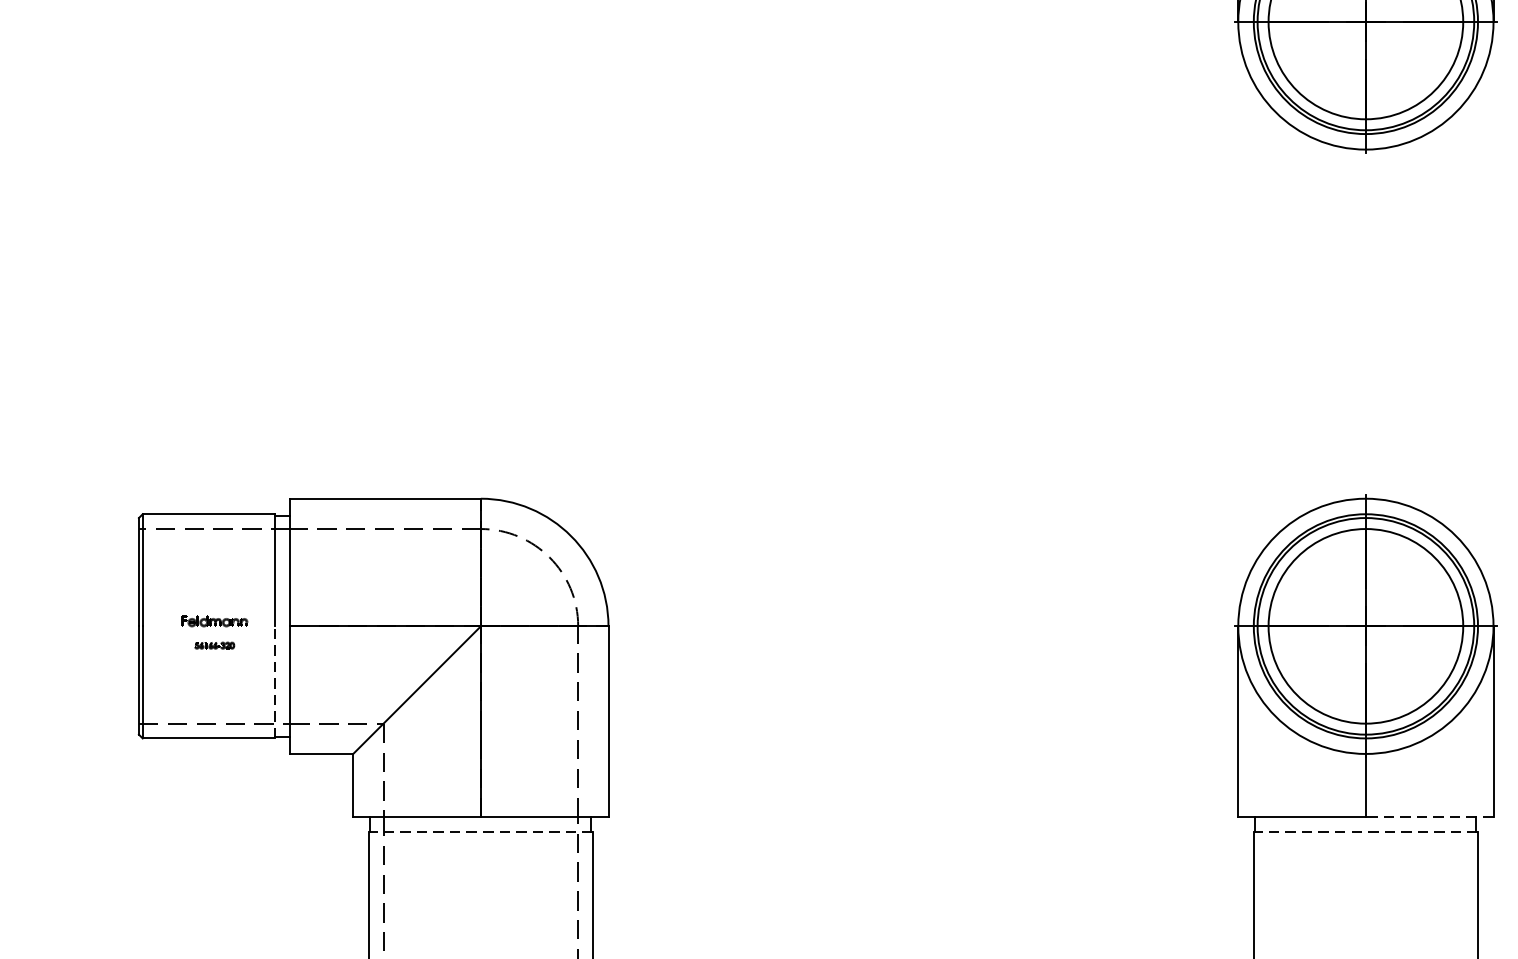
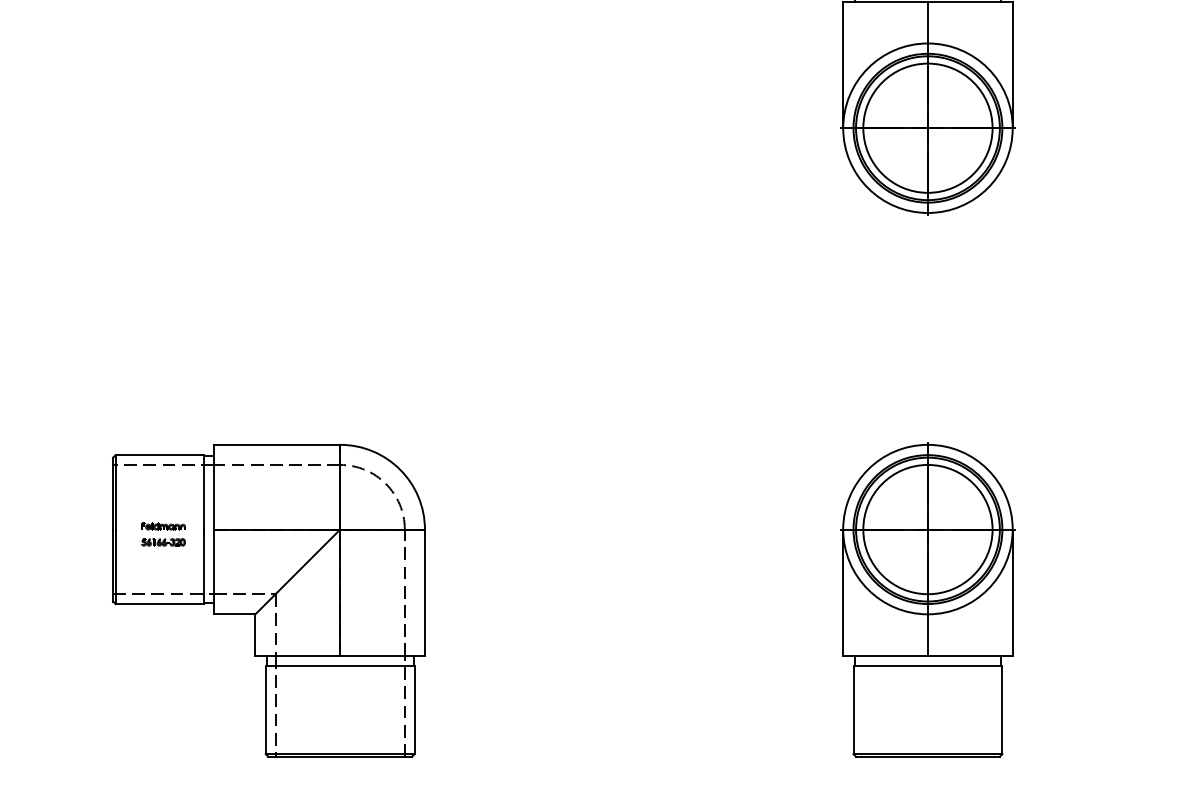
part: (214, 645) -> (163, 542), size x1.67
line: (275, 681) -> (203, 566), dashed -> solid
line: (1428, 817) -> (969, 656), dashed -> solid
line: (479, 832) -> (339, 666), dashed -> solid
line: (1365, 832) -> (927, 666), dashed -> solid

